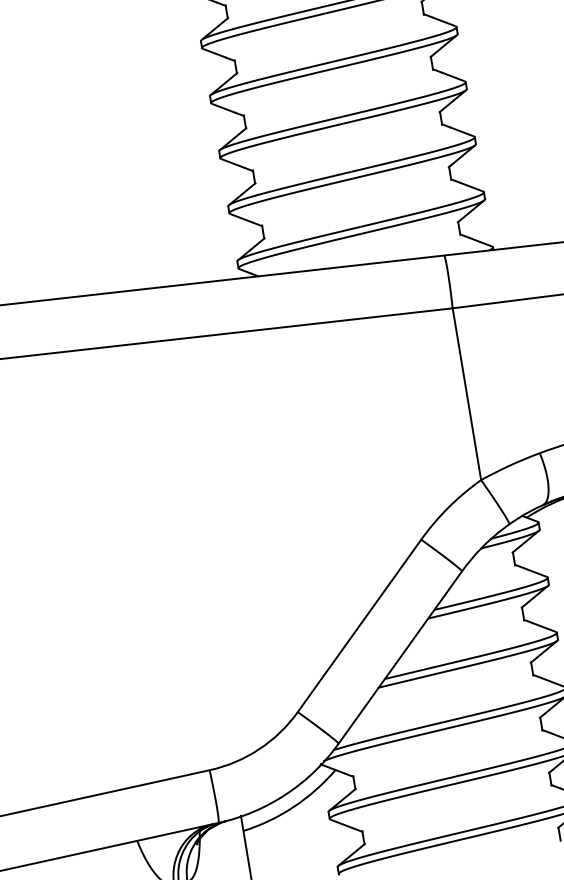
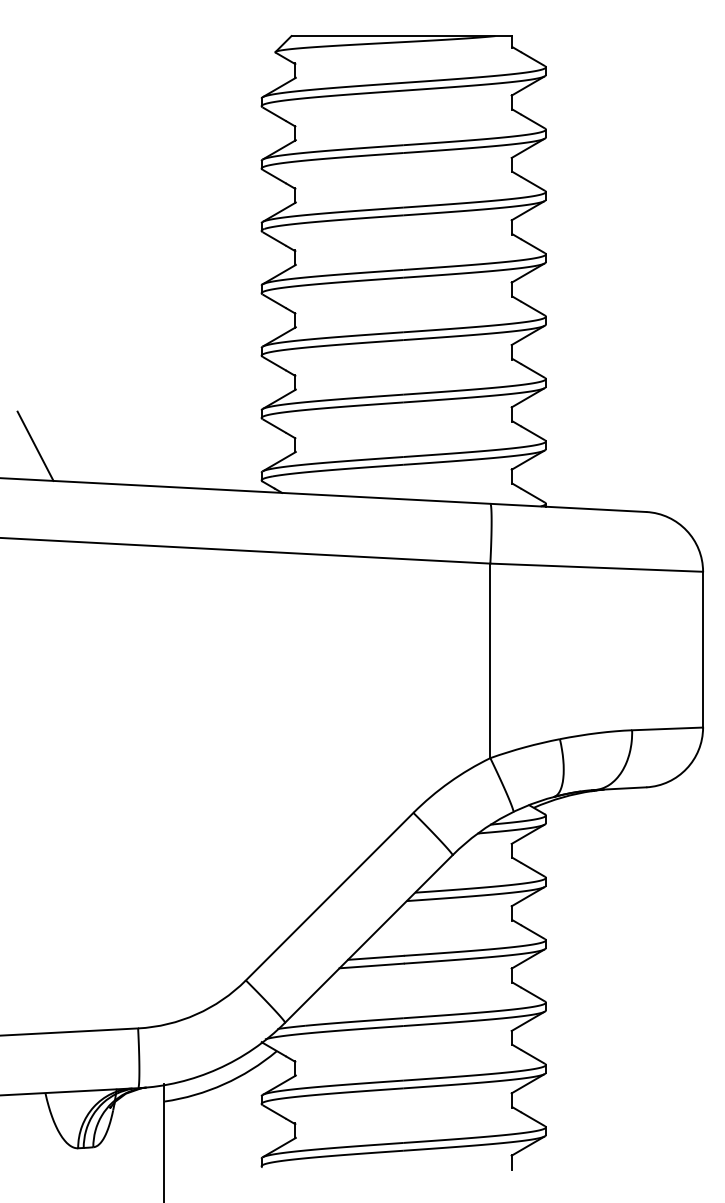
line: (33, 270) -> (35, 445), added

